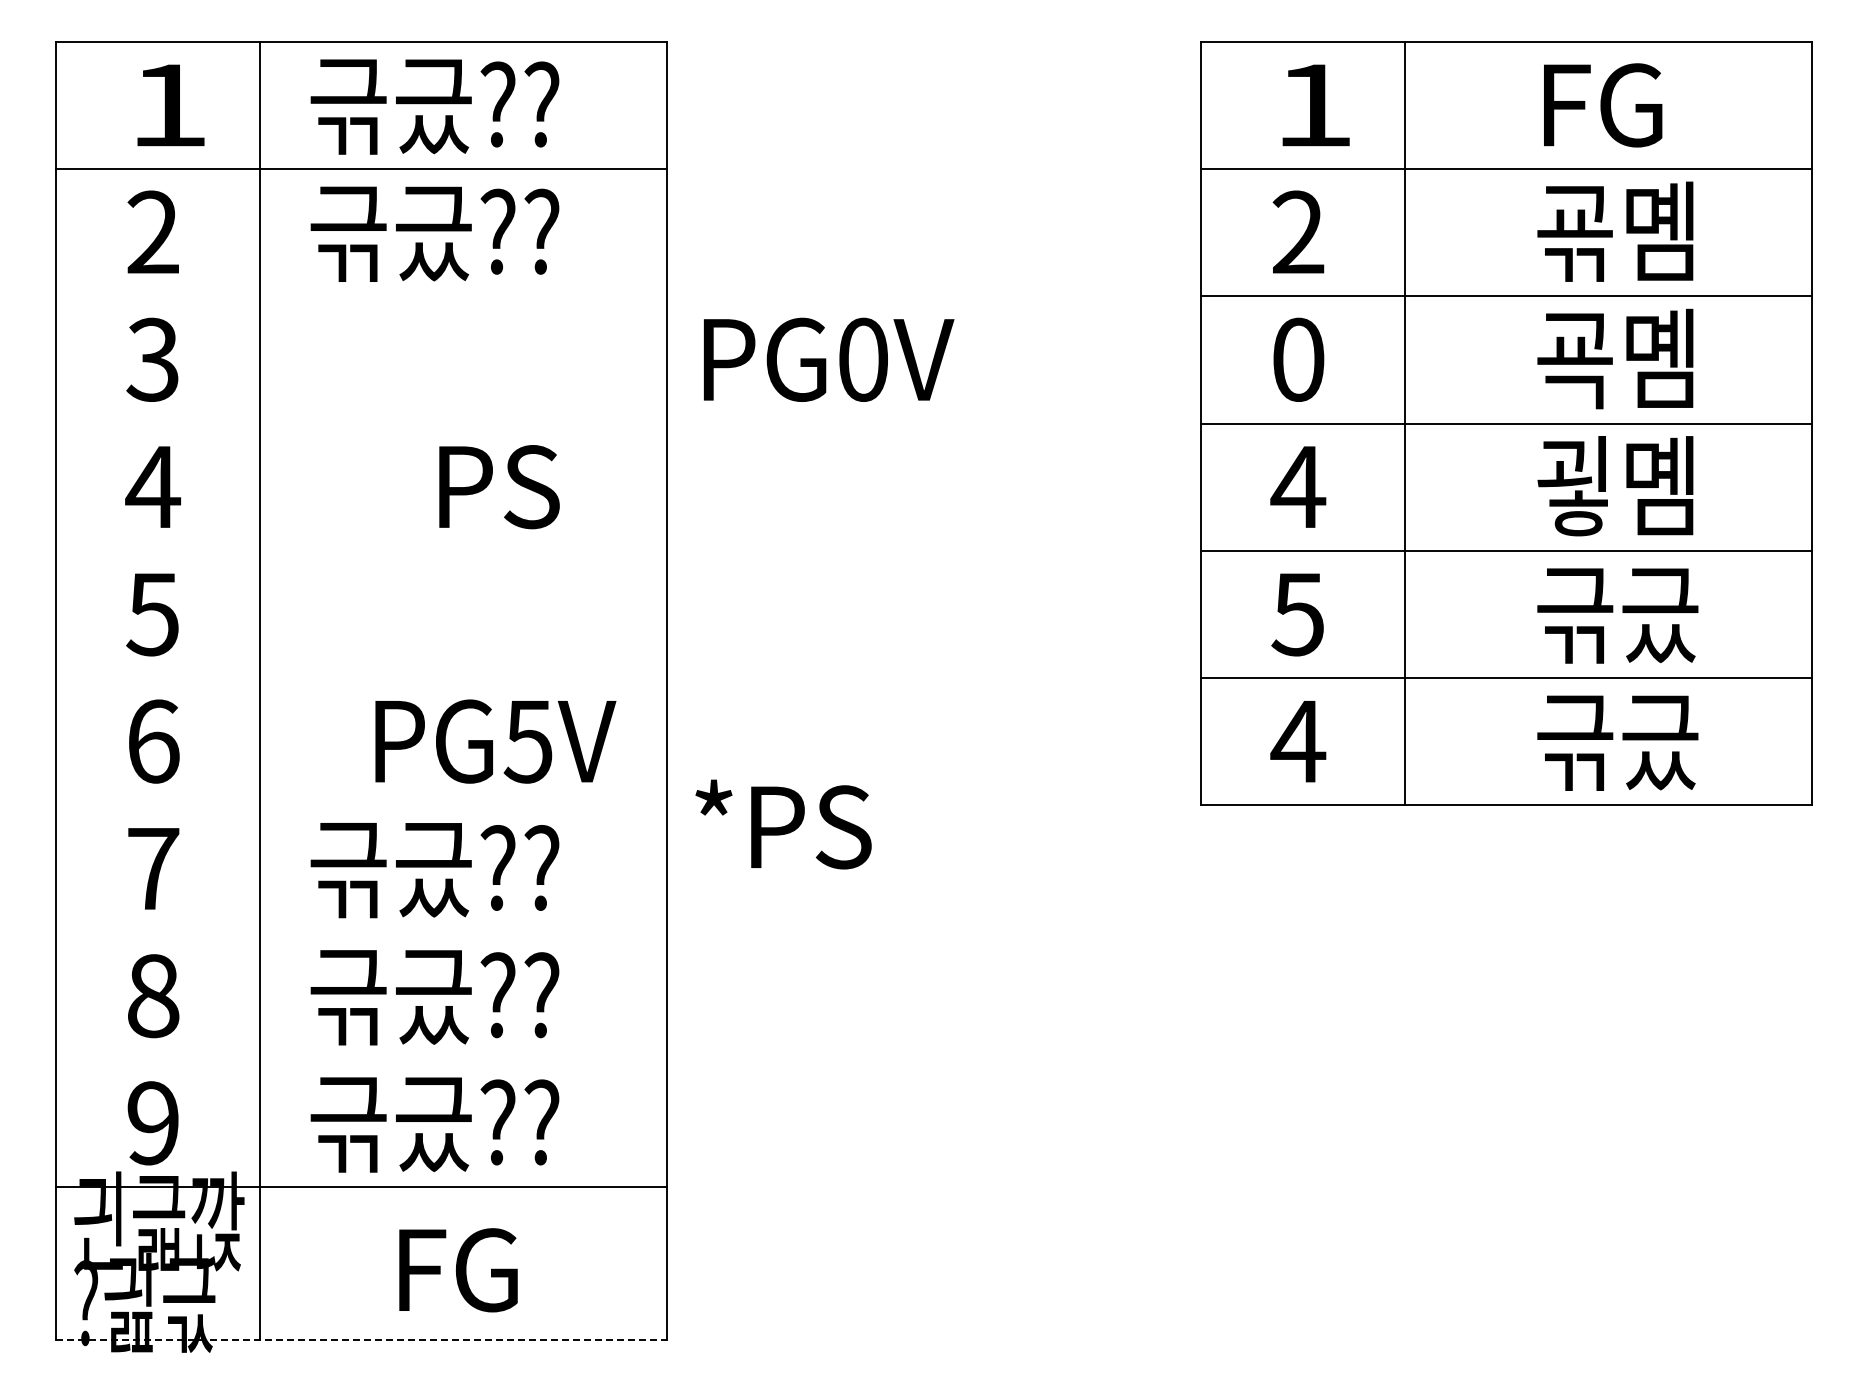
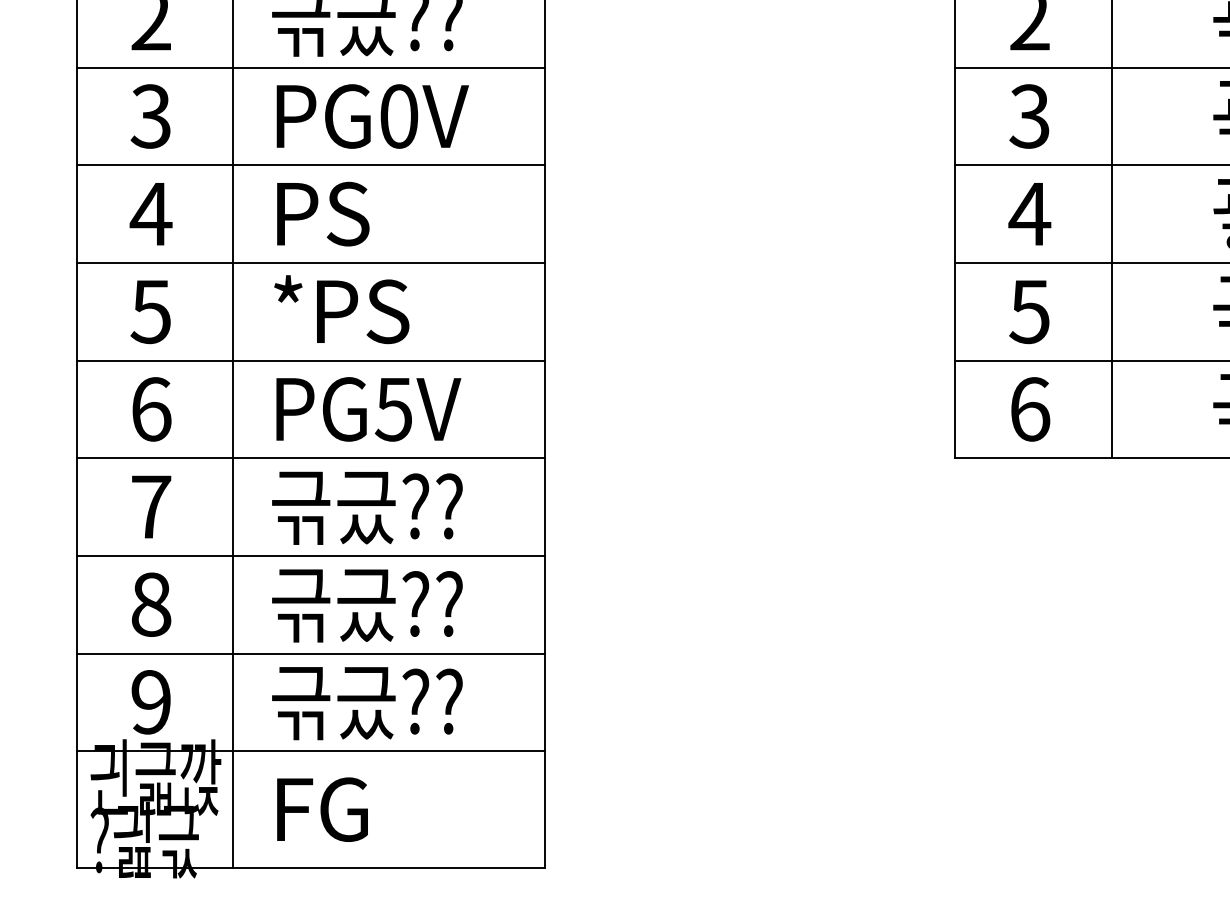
line: (361, 296) -> (311, 67), added
text: (829, 359) -> (373, 116), moved
text: (1297, 359) -> (1029, 116), 0 -> 3
line: (361, 423) -> (311, 165), added
text: (499, 487) -> (323, 214), moved
line: (361, 550) -> (311, 262), added
line: (361, 678) -> (311, 361), added
text: (495, 741) -> (368, 409), moved
text: (1298, 741) -> (1029, 409), 4 -> 6
line: (361, 805) -> (311, 458), added
text: (783, 824) -> (341, 309), moved
line: (361, 932) -> (311, 555), added
line: (361, 1059) -> (311, 653), added
text: (458, 1270) -> (322, 809), moved
line: (361, 1339) -> (311, 868), dashed -> solid

